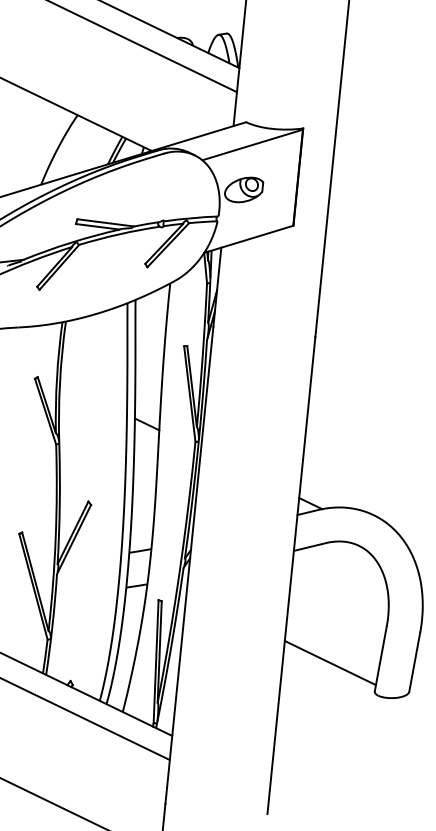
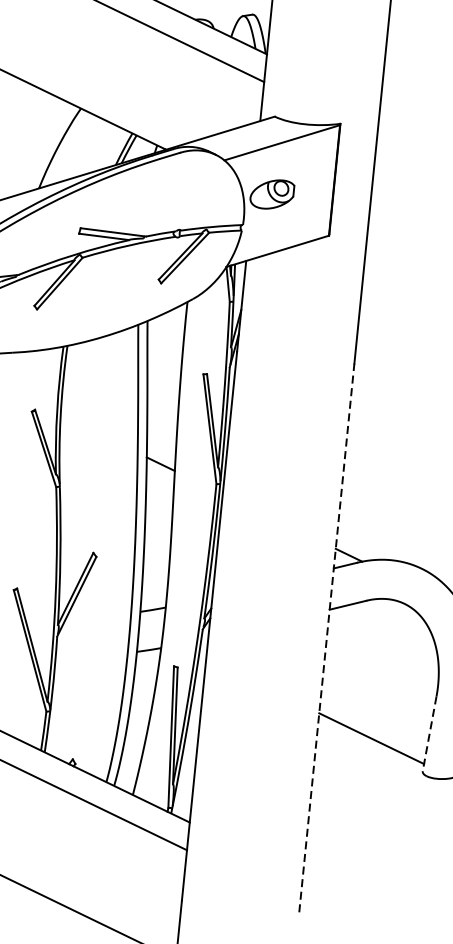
line: (291, 575) -> (326, 637), solid -> dashed
line: (380, 659) -> (429, 734), solid -> dashed

